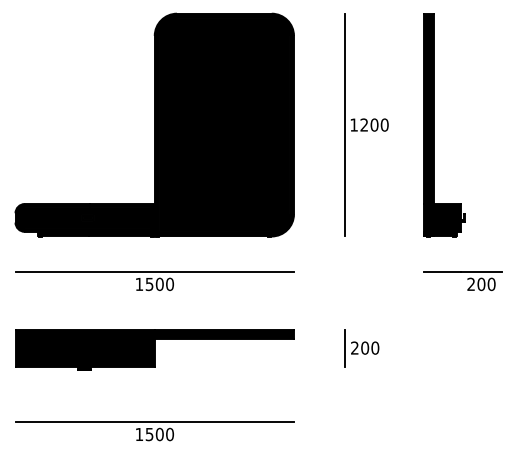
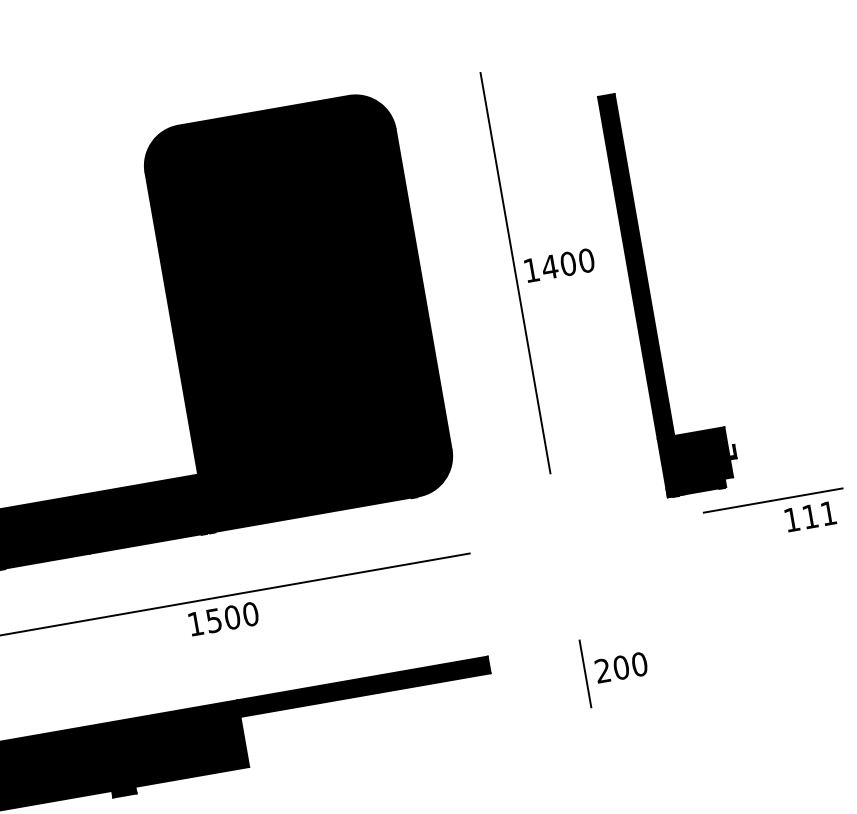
text: (364, 124) -> (550, 266), 1200 -> 1400
part: (434, 125) -> (651, 294), moved
text: (481, 284) -> (810, 516), 200 -> 111

